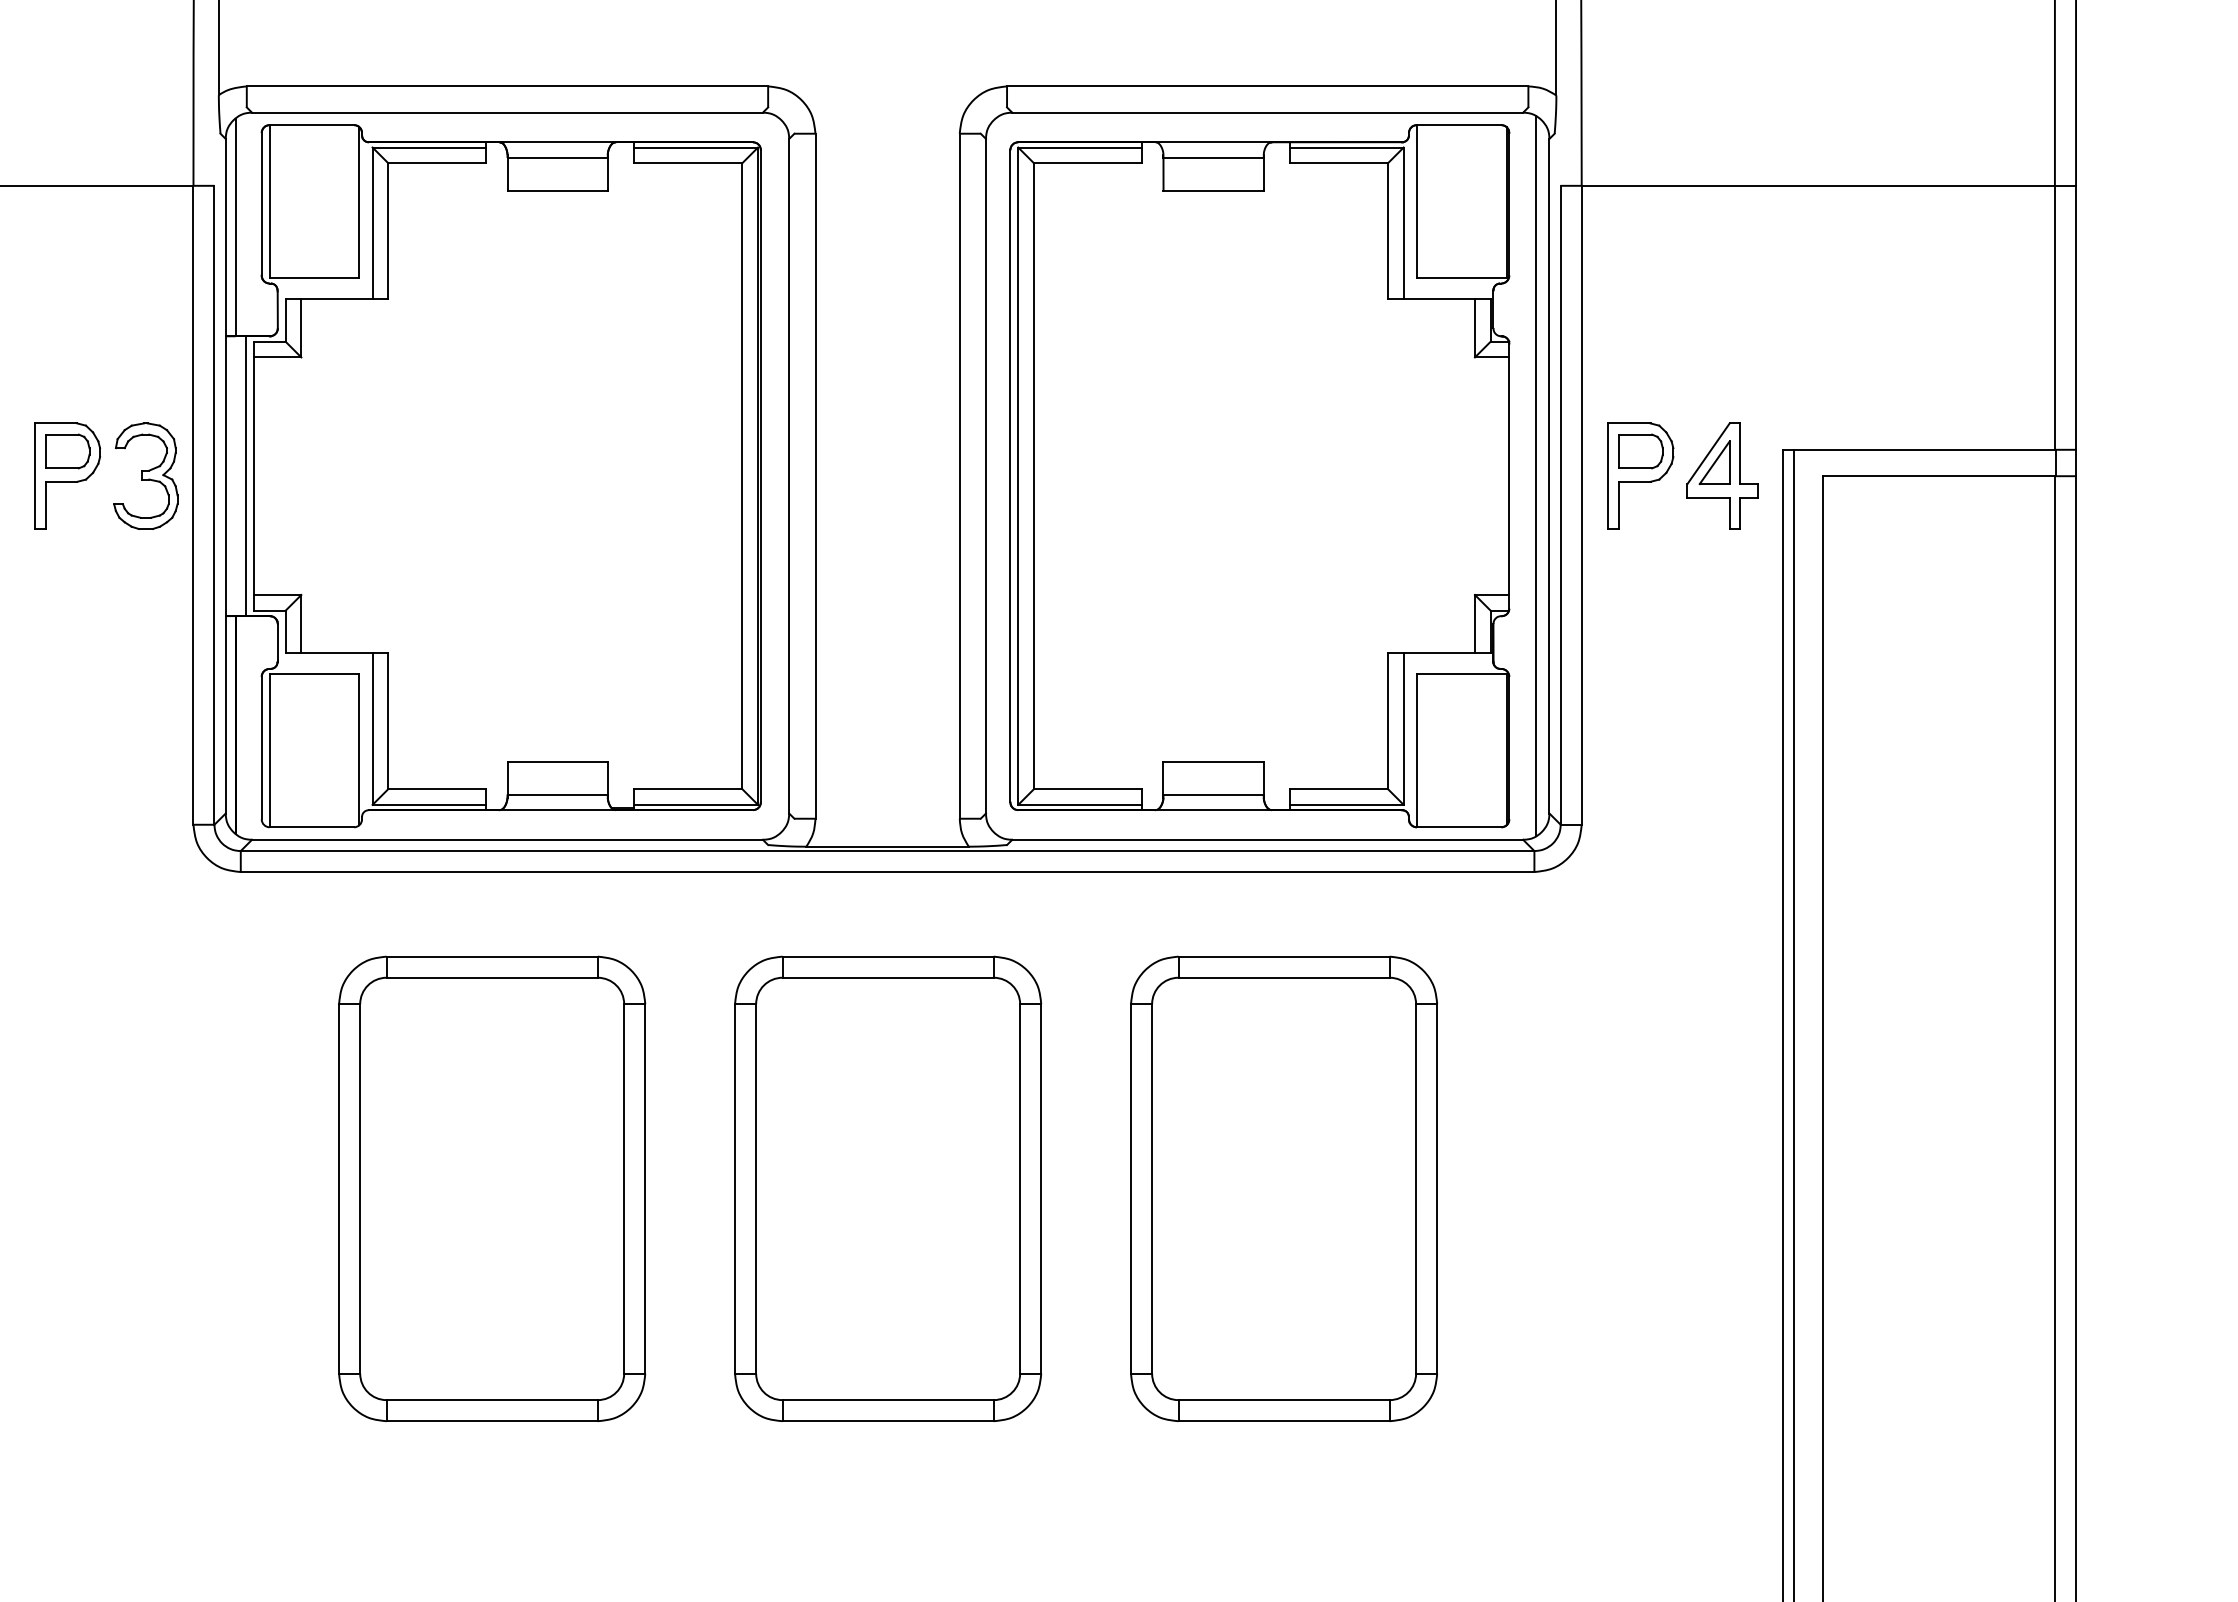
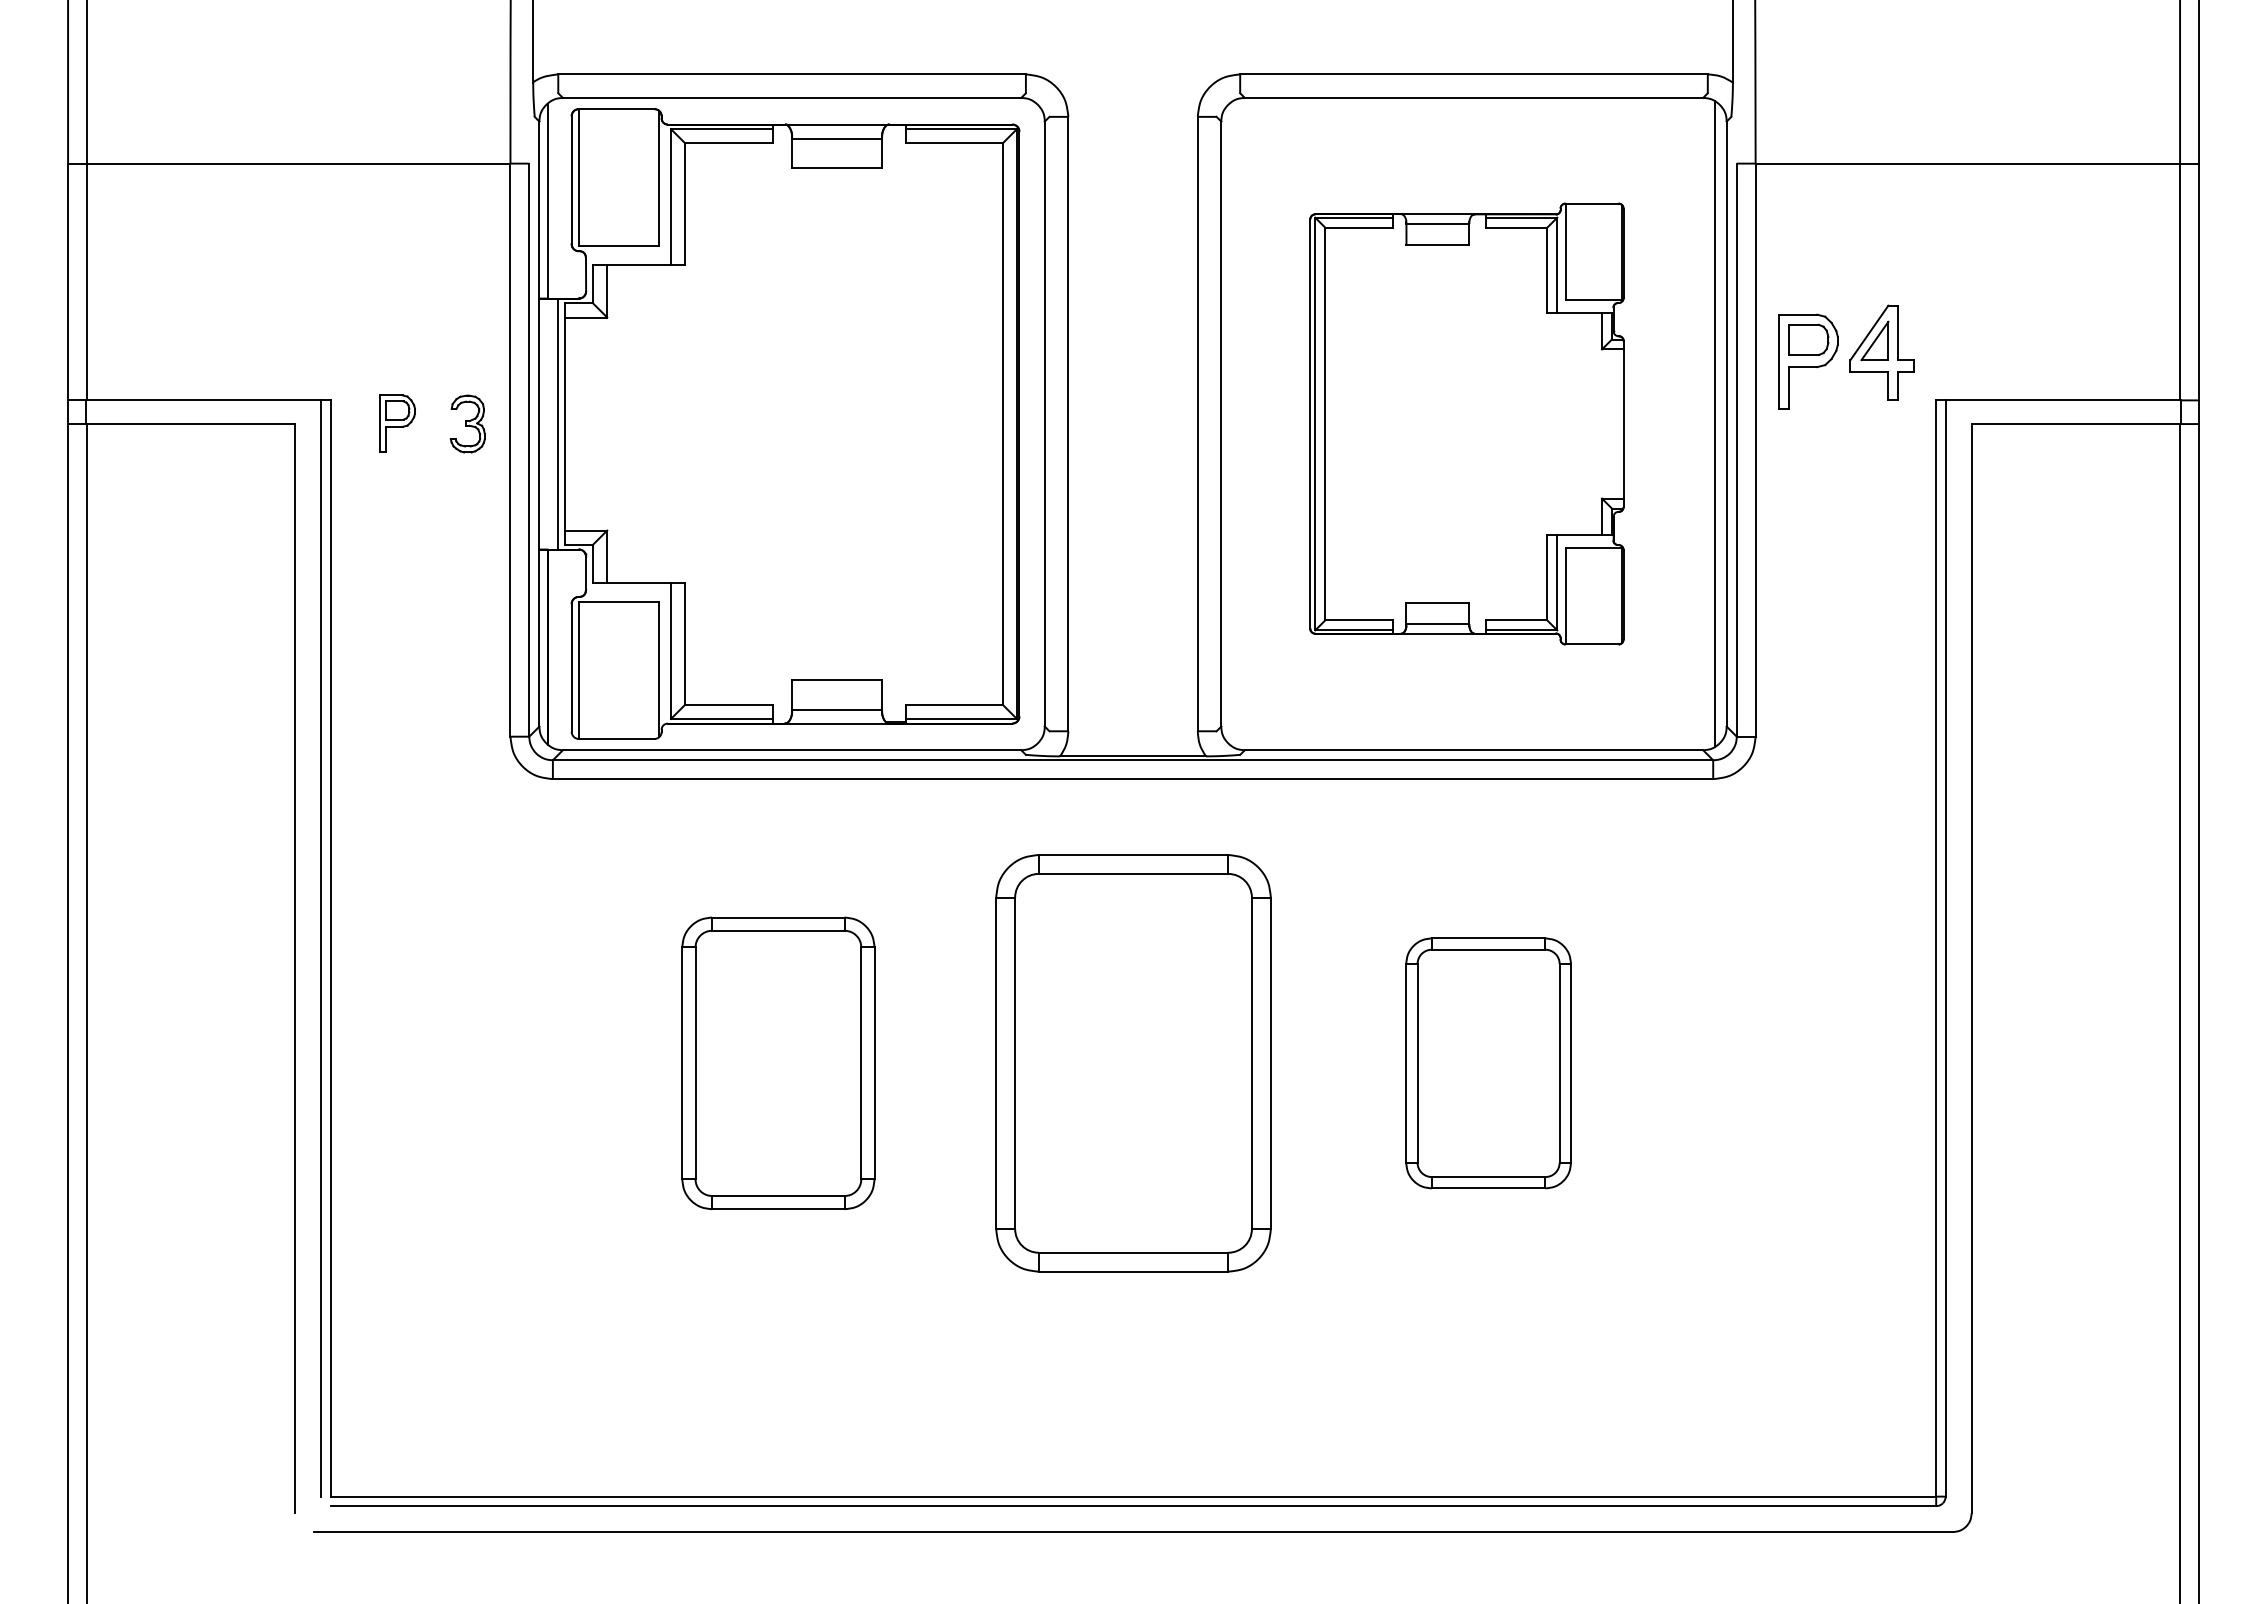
part: (67, 475) -> (397, 423), size x0.6
part: (145, 475) -> (467, 423), size x0.6
part: (1259, 475) -> (1466, 423), size x0.7
part: (1640, 475) -> (1808, 361), moved
part: (1722, 475) -> (1881, 352), moved
part: (492, 1189) -> (778, 1063), size x0.7
part: (1283, 1189) -> (1488, 1063), size x0.6

